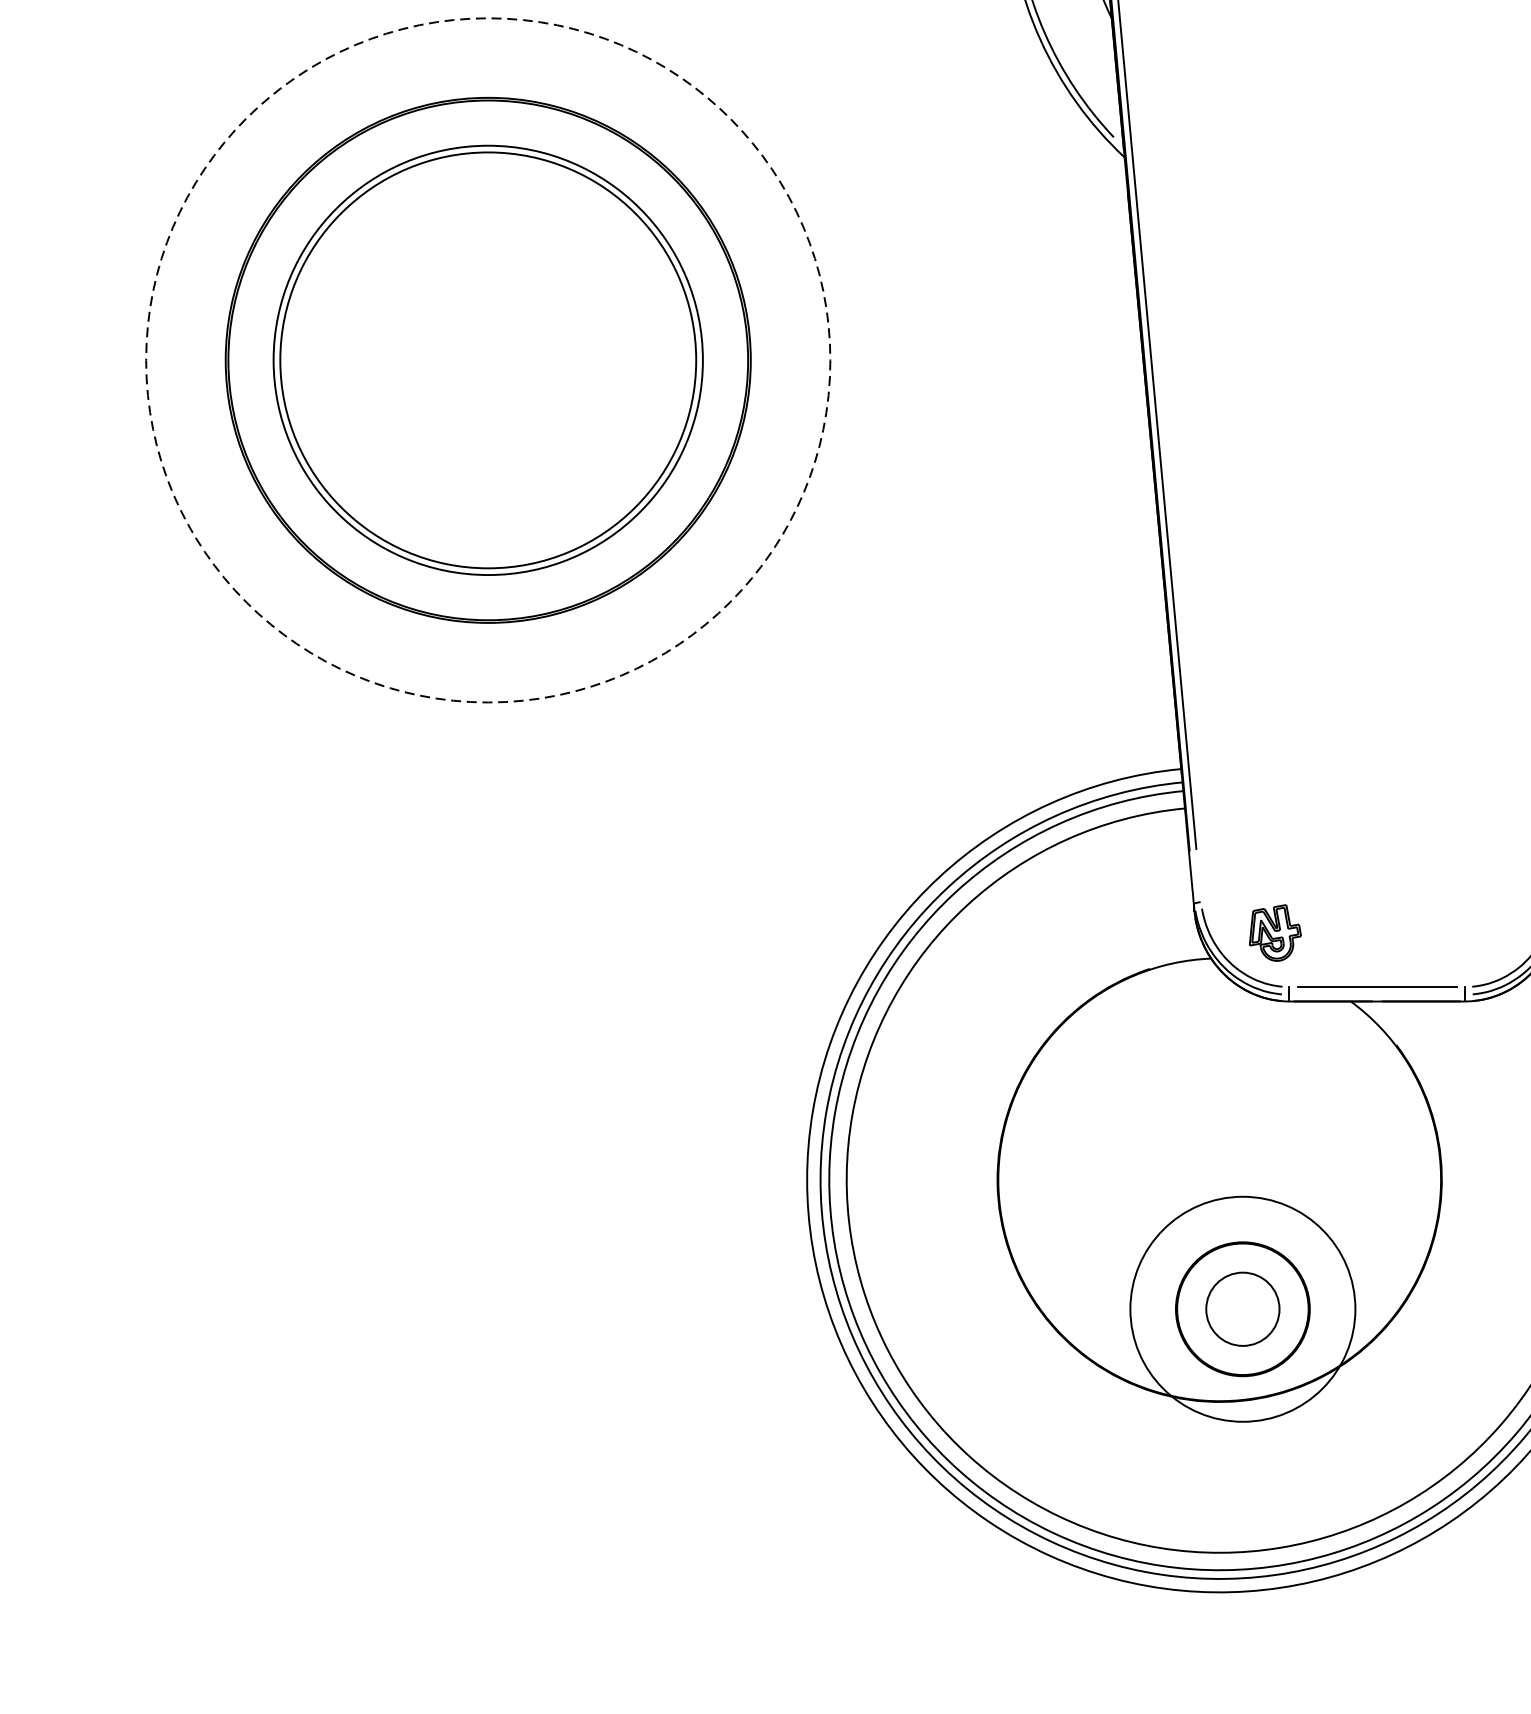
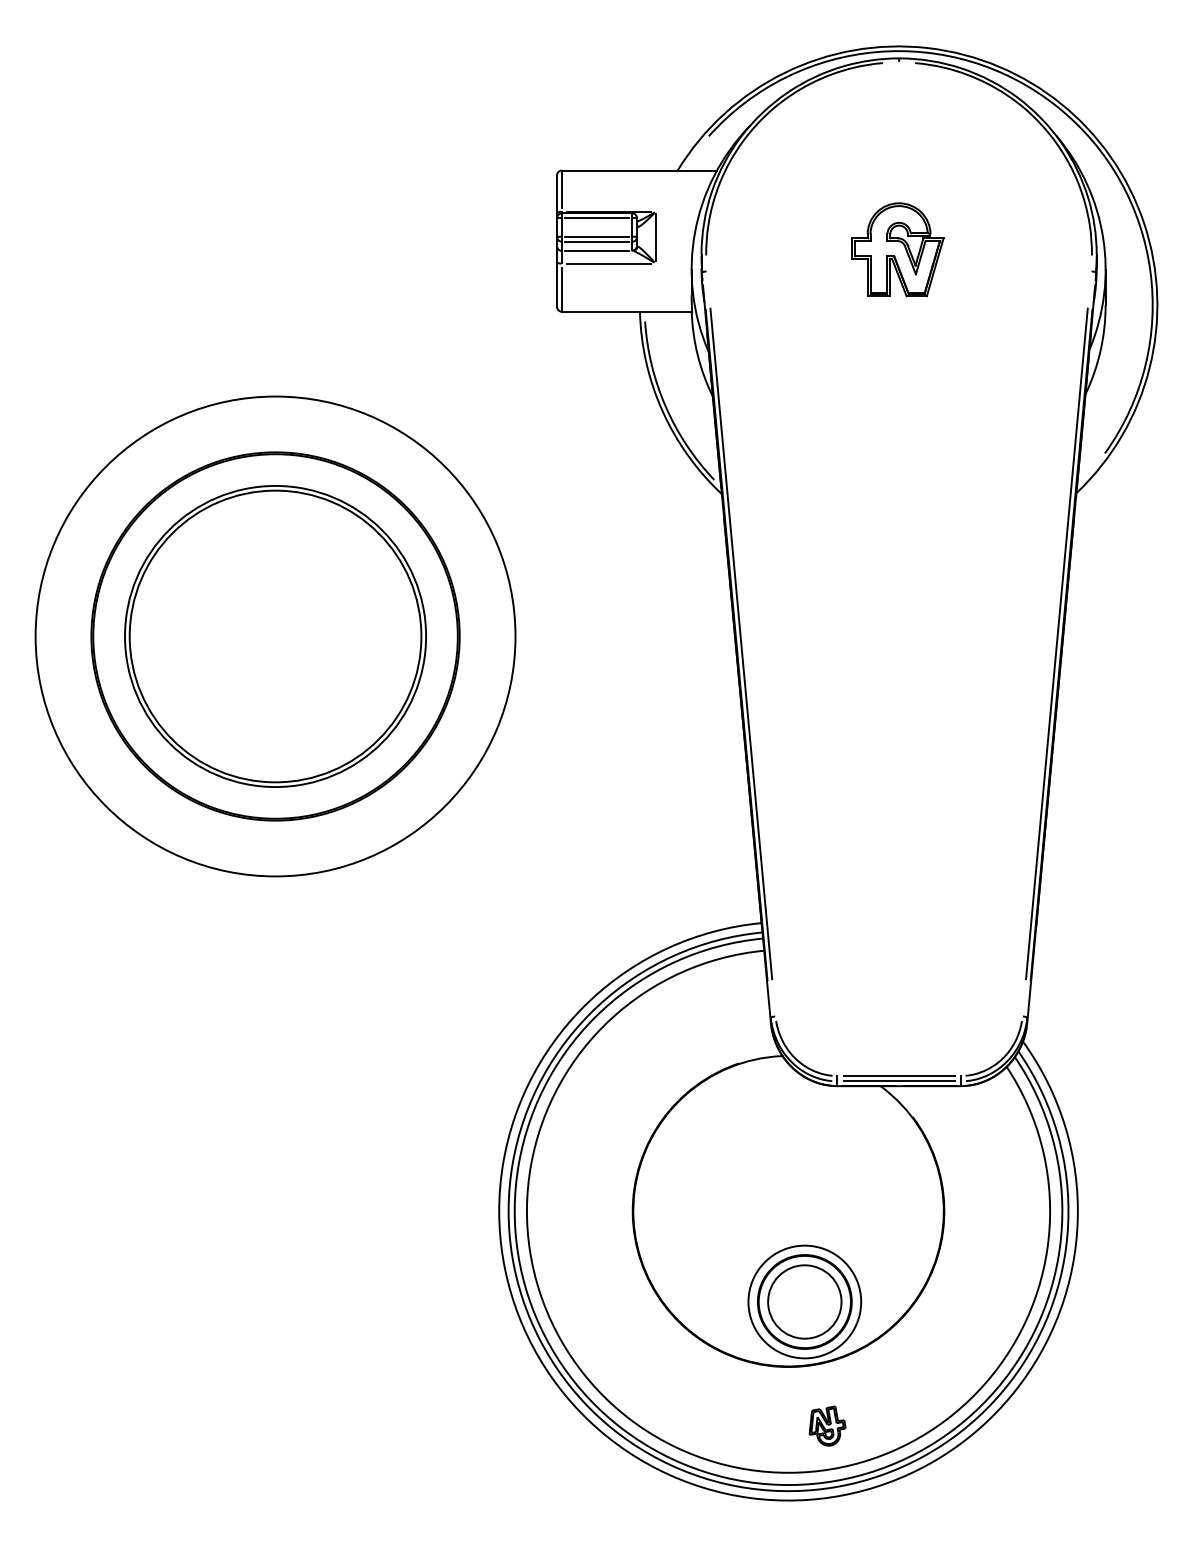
circle: (488, 360) -> (275, 636), dashed -> solid
part: (1275, 932) -> (827, 1425), moved
line: (1376, 994) -> (898, 1081), added
circle: (1242, 1308) -> (804, 1301), size x0.71
circle: (1242, 1308) -> (804, 1301), size x1.43

